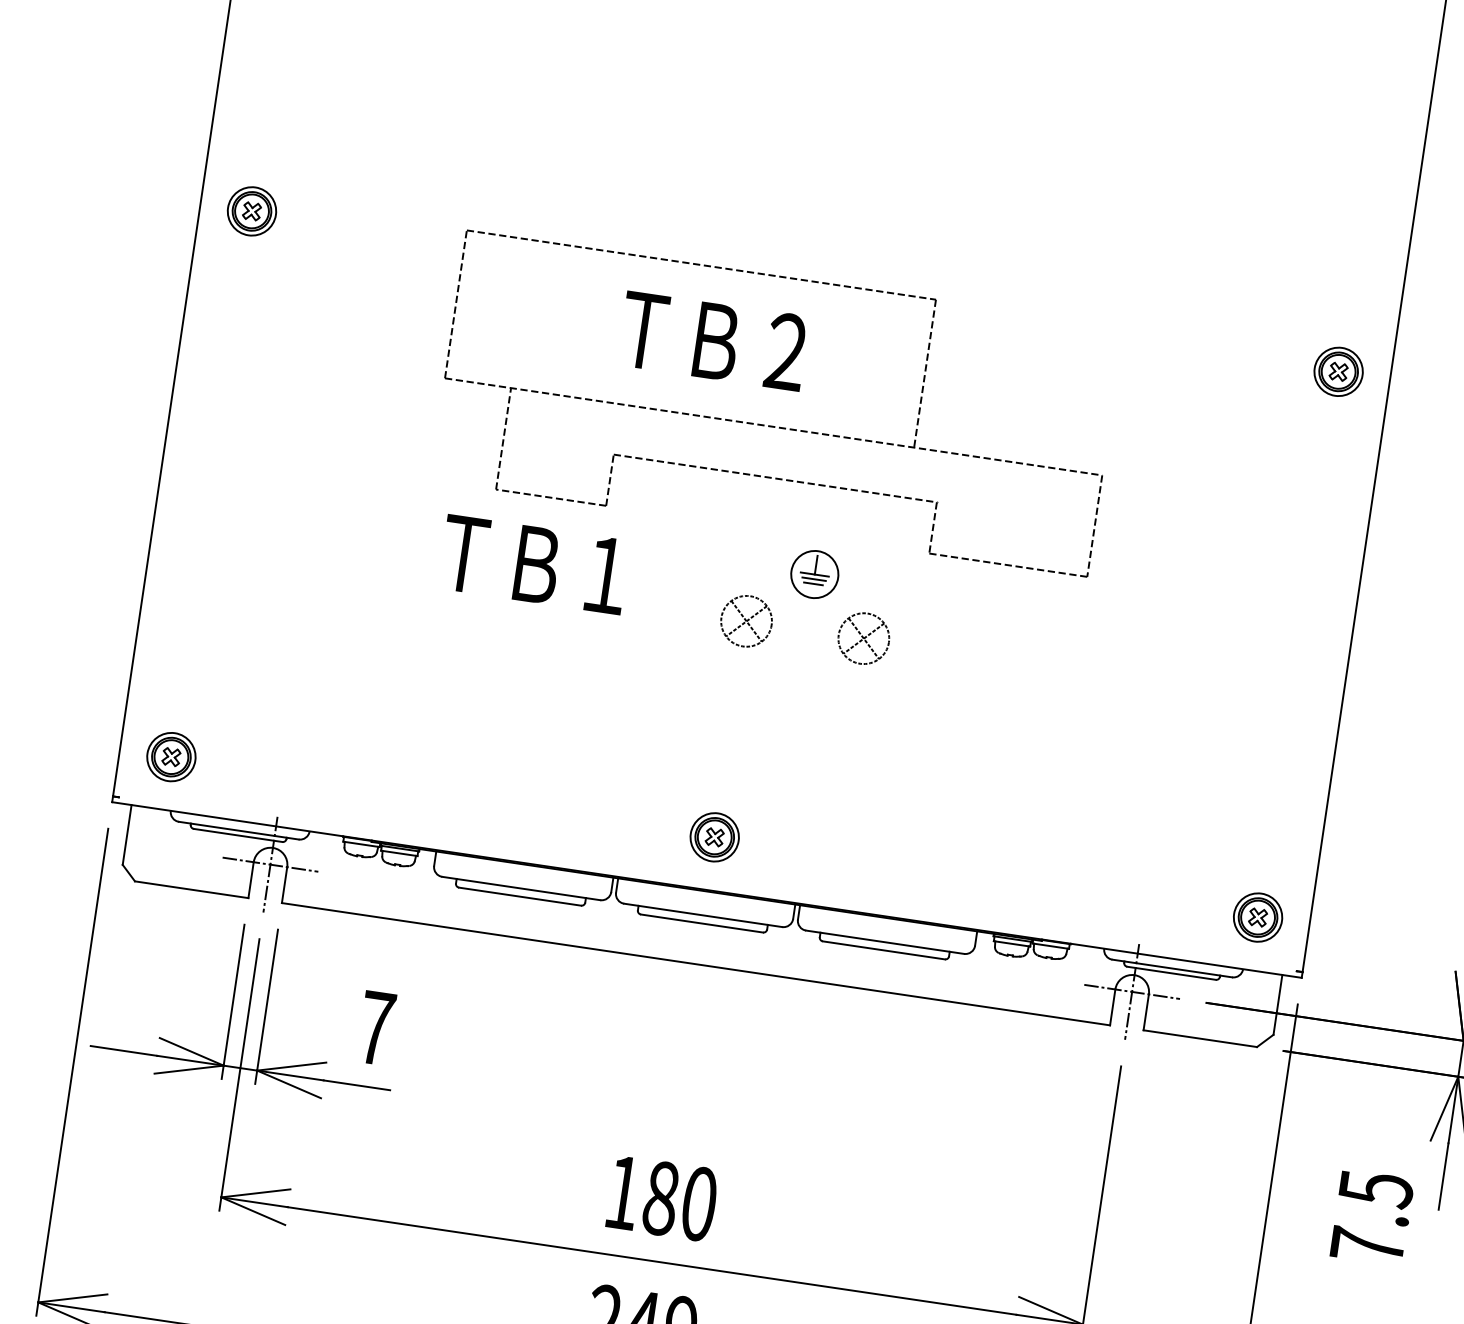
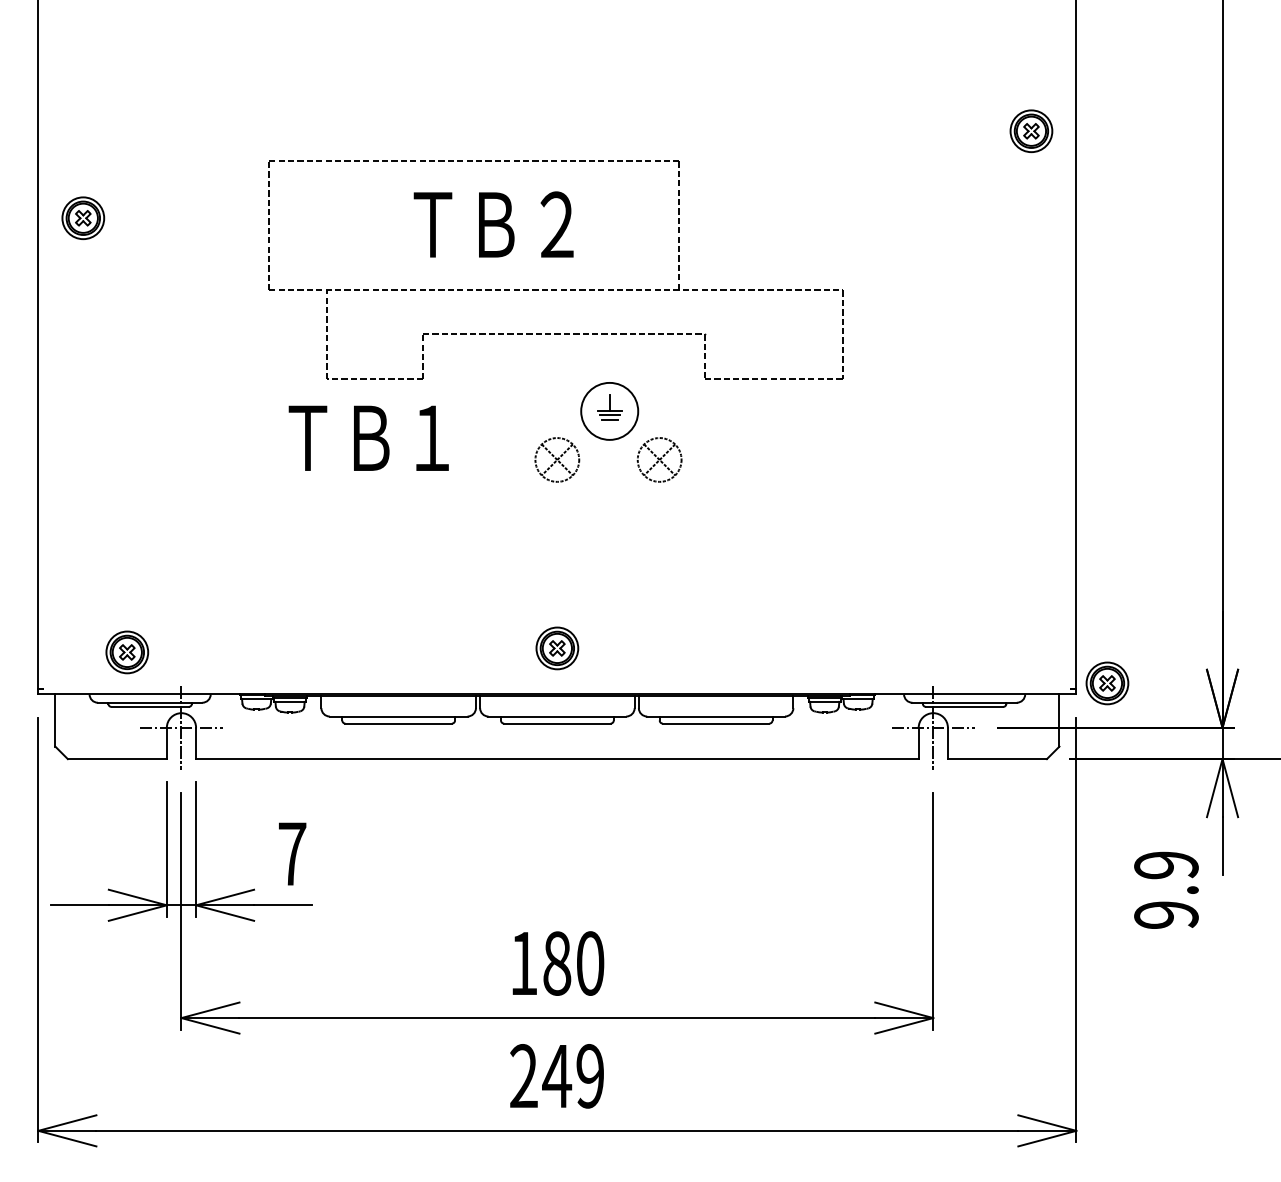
part: (252, 210) -> (83, 217), moved
part: (1338, 370) -> (1031, 130), moved
circle: (814, 574) -> (609, 411), size x1.4
part: (171, 757) -> (127, 652), moved
part: (1258, 917) -> (1107, 683), moved
text: (1372, 1216) -> (1166, 889), 7.5 -> 9.9

